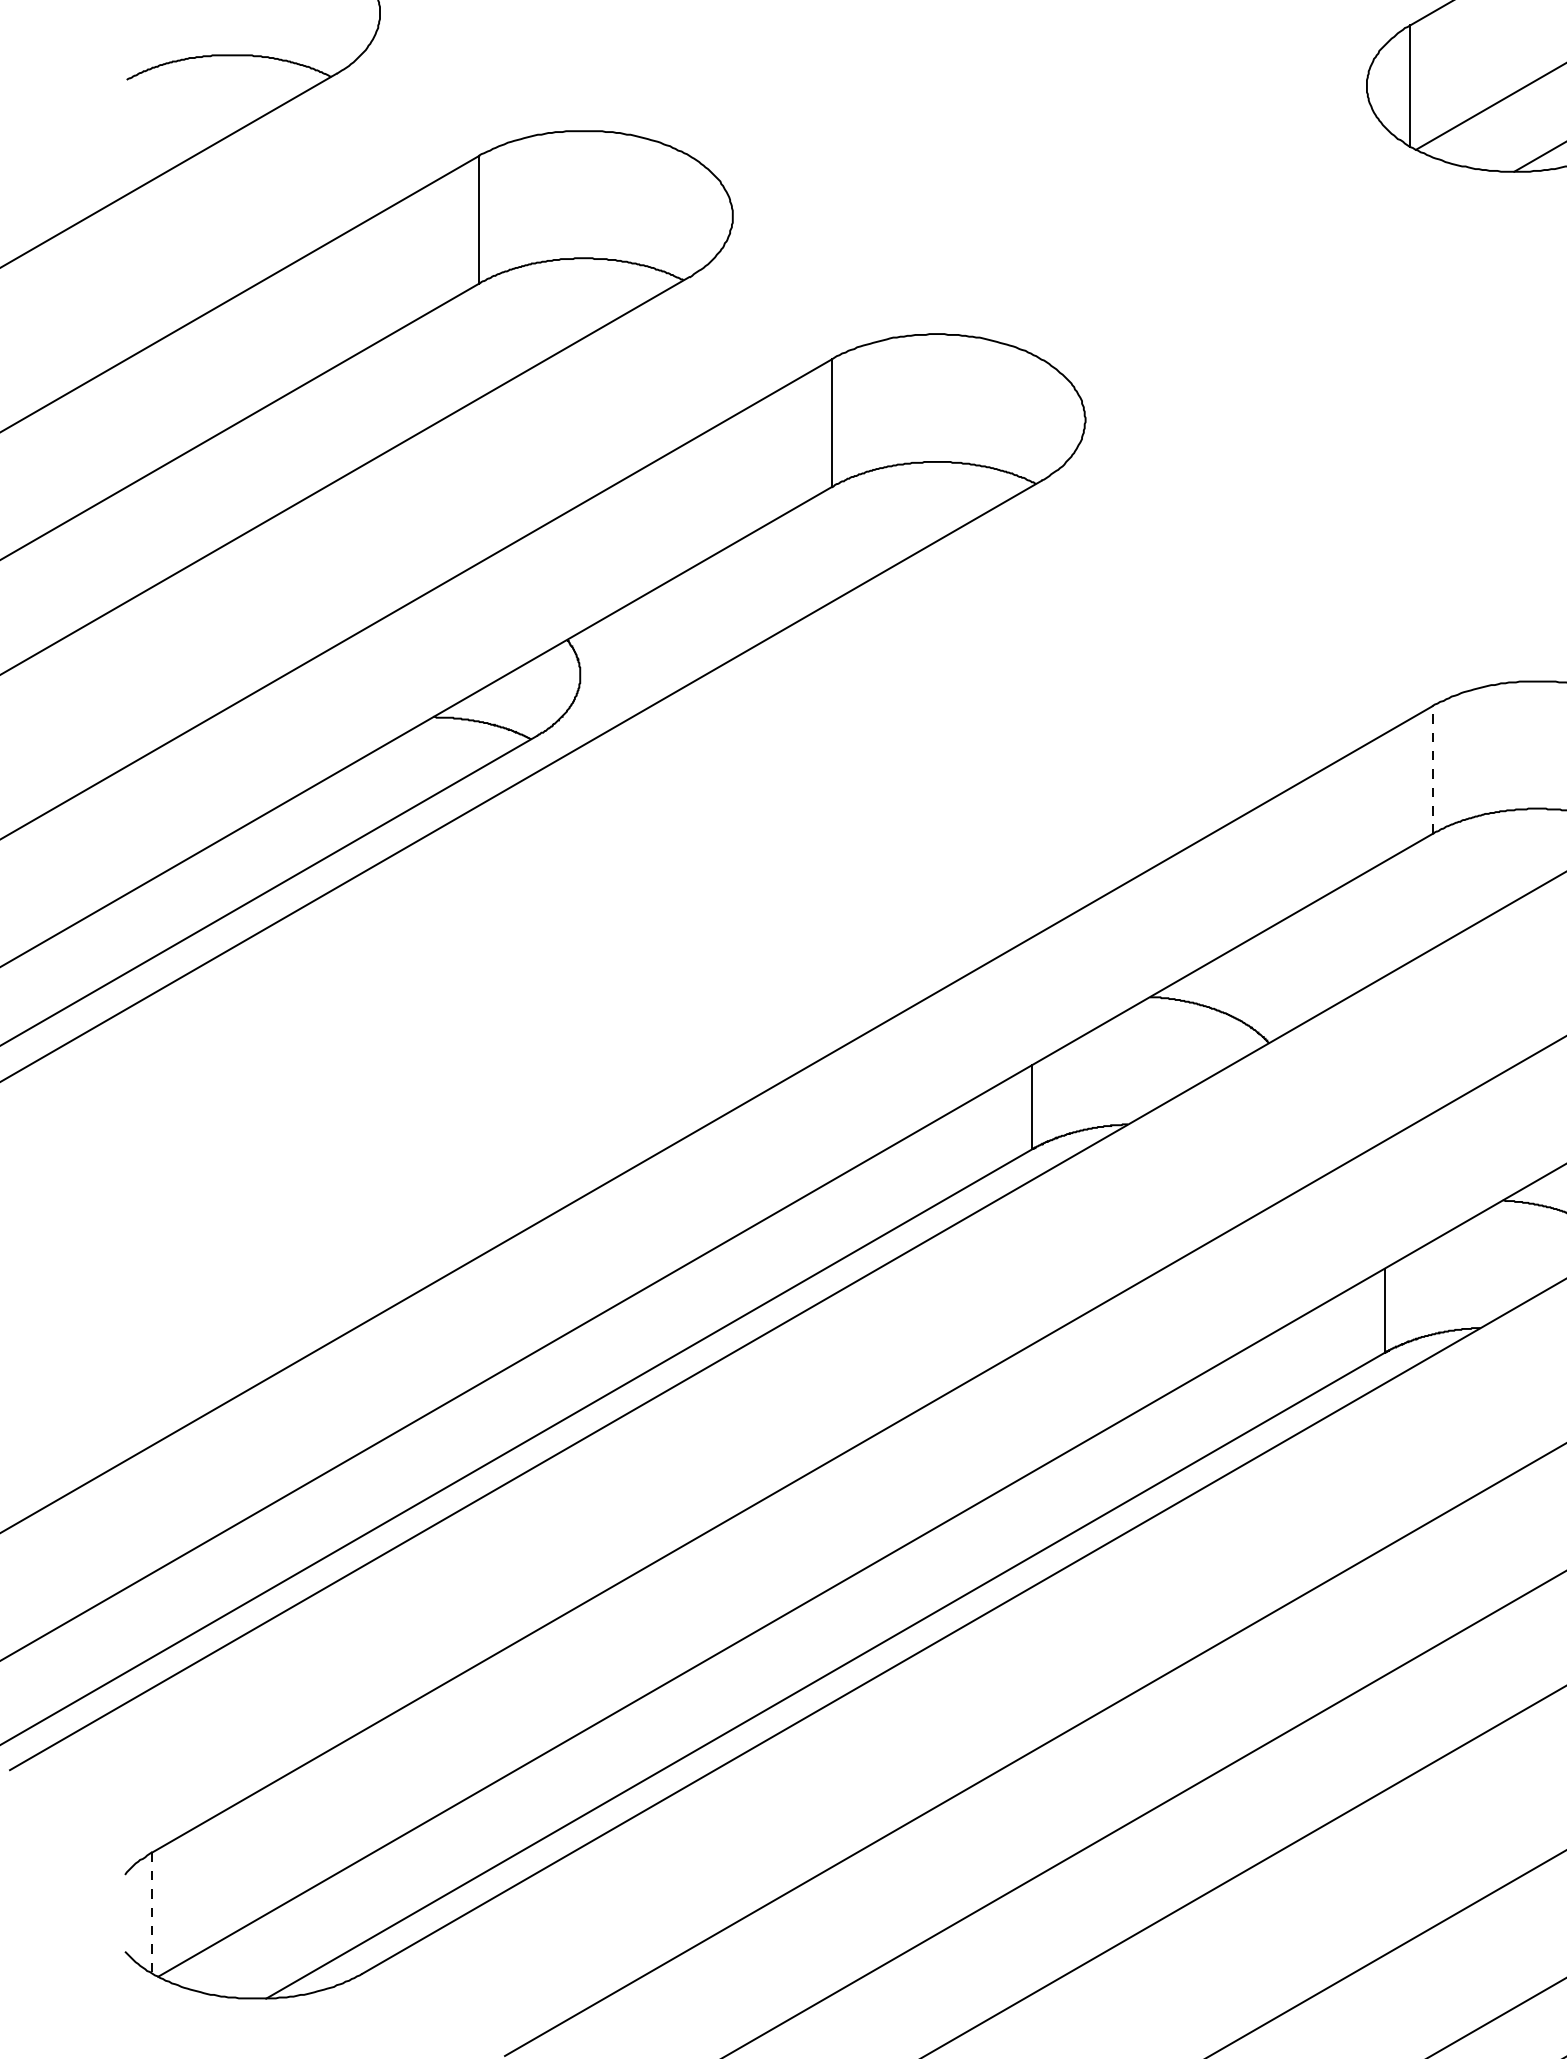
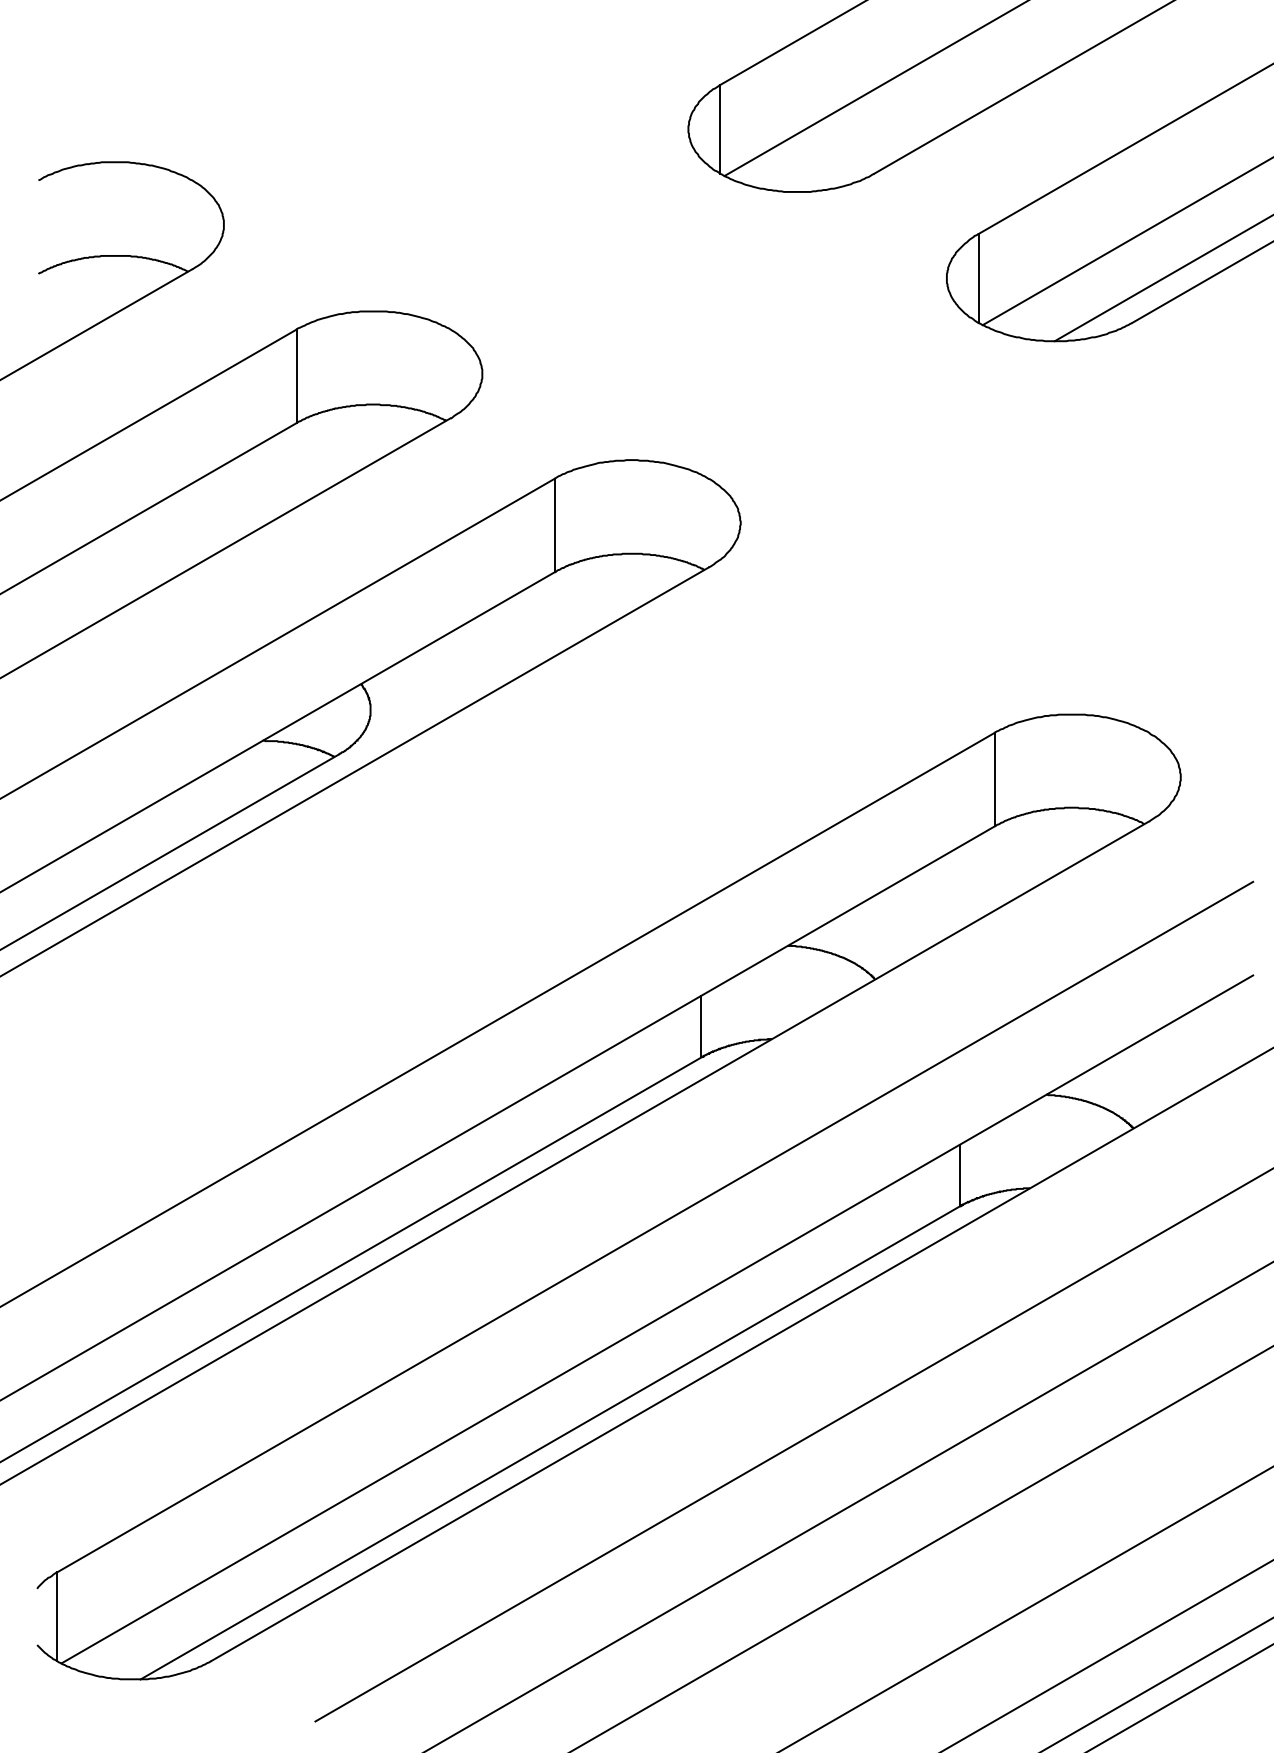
line: (1431, 770) -> (994, 779), dashed -> solid
line: (152, 1914) -> (57, 1617), dashed -> solid

